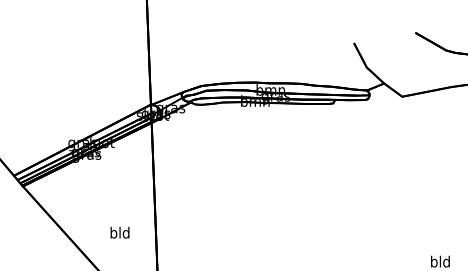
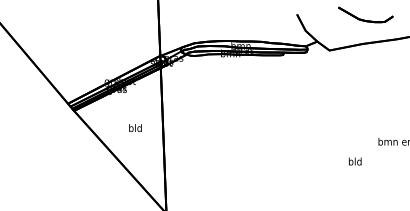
text: (120, 231) -> (135, 127), moved

